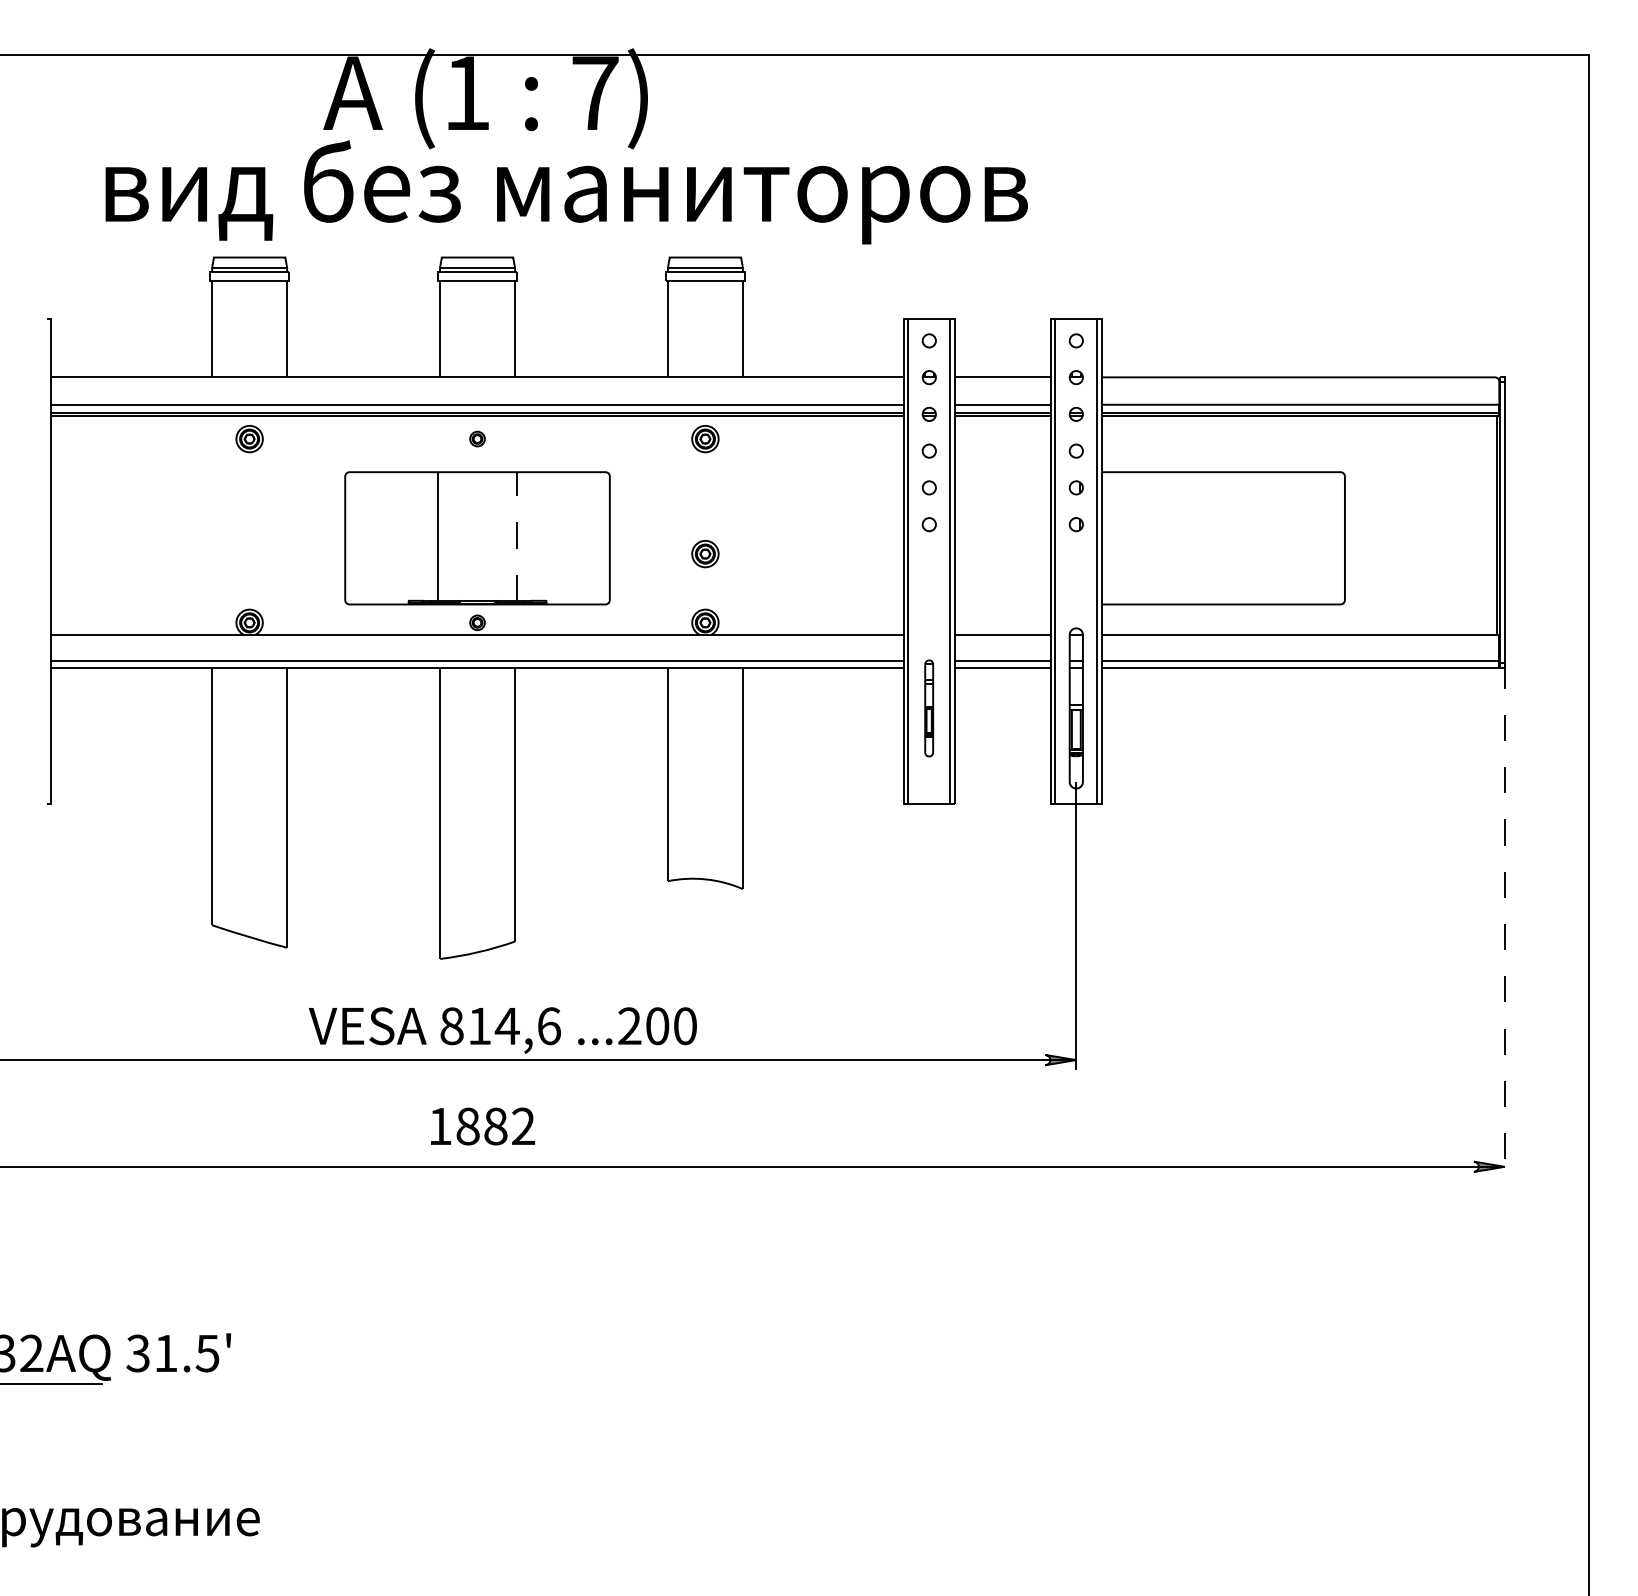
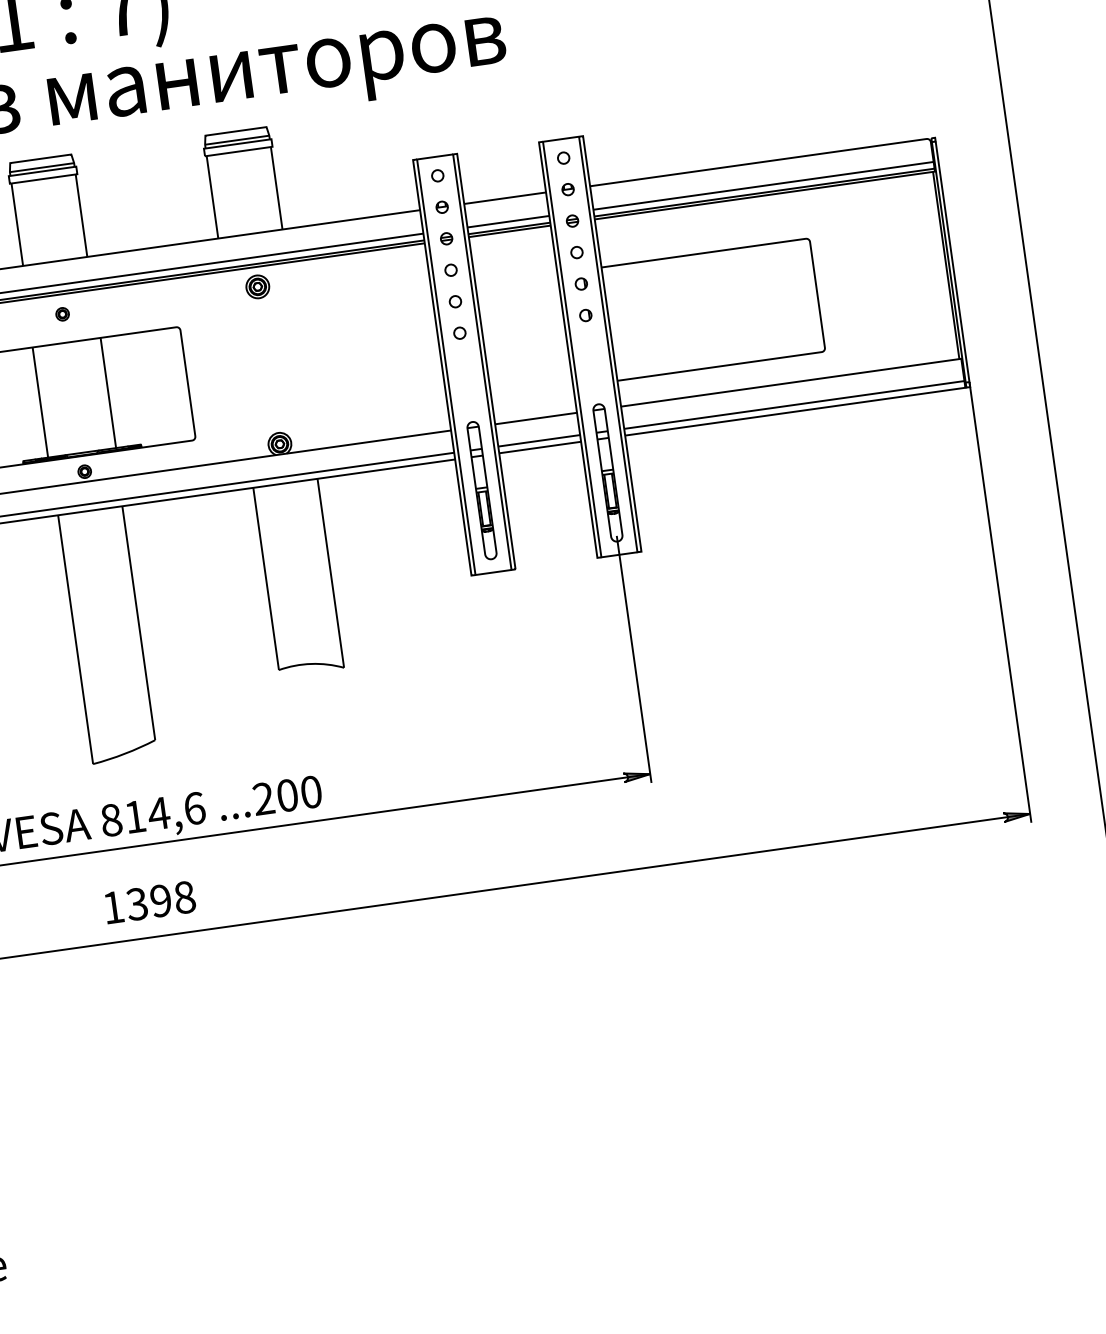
line: (517, 536) -> (108, 392), dashed -> solid
part: (705, 554) -> (271, 385), removed
part: (928, 708) -> (481, 490), size x1.67
line: (1504, 920) -> (1000, 603), dashed -> solid
text: (495, 1126) -> (160, 900), 1882 -> 1398

